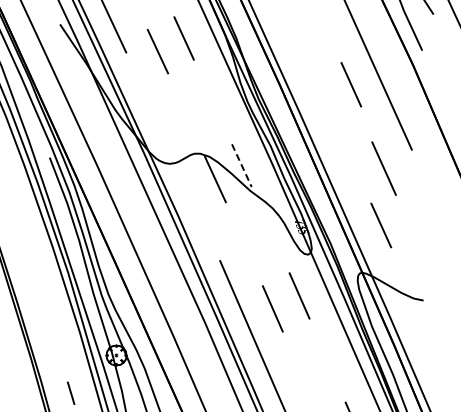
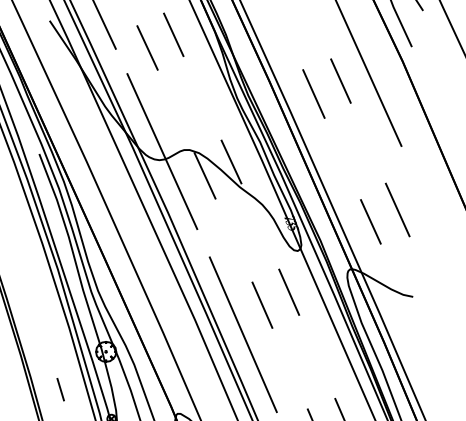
line: (323, 97) -> (313, 93), added
line: (172, 155) -> (162, 151), added
line: (241, 166) -> (231, 162), dashed -> solid
line: (383, 168) -> (397, 209), moved

